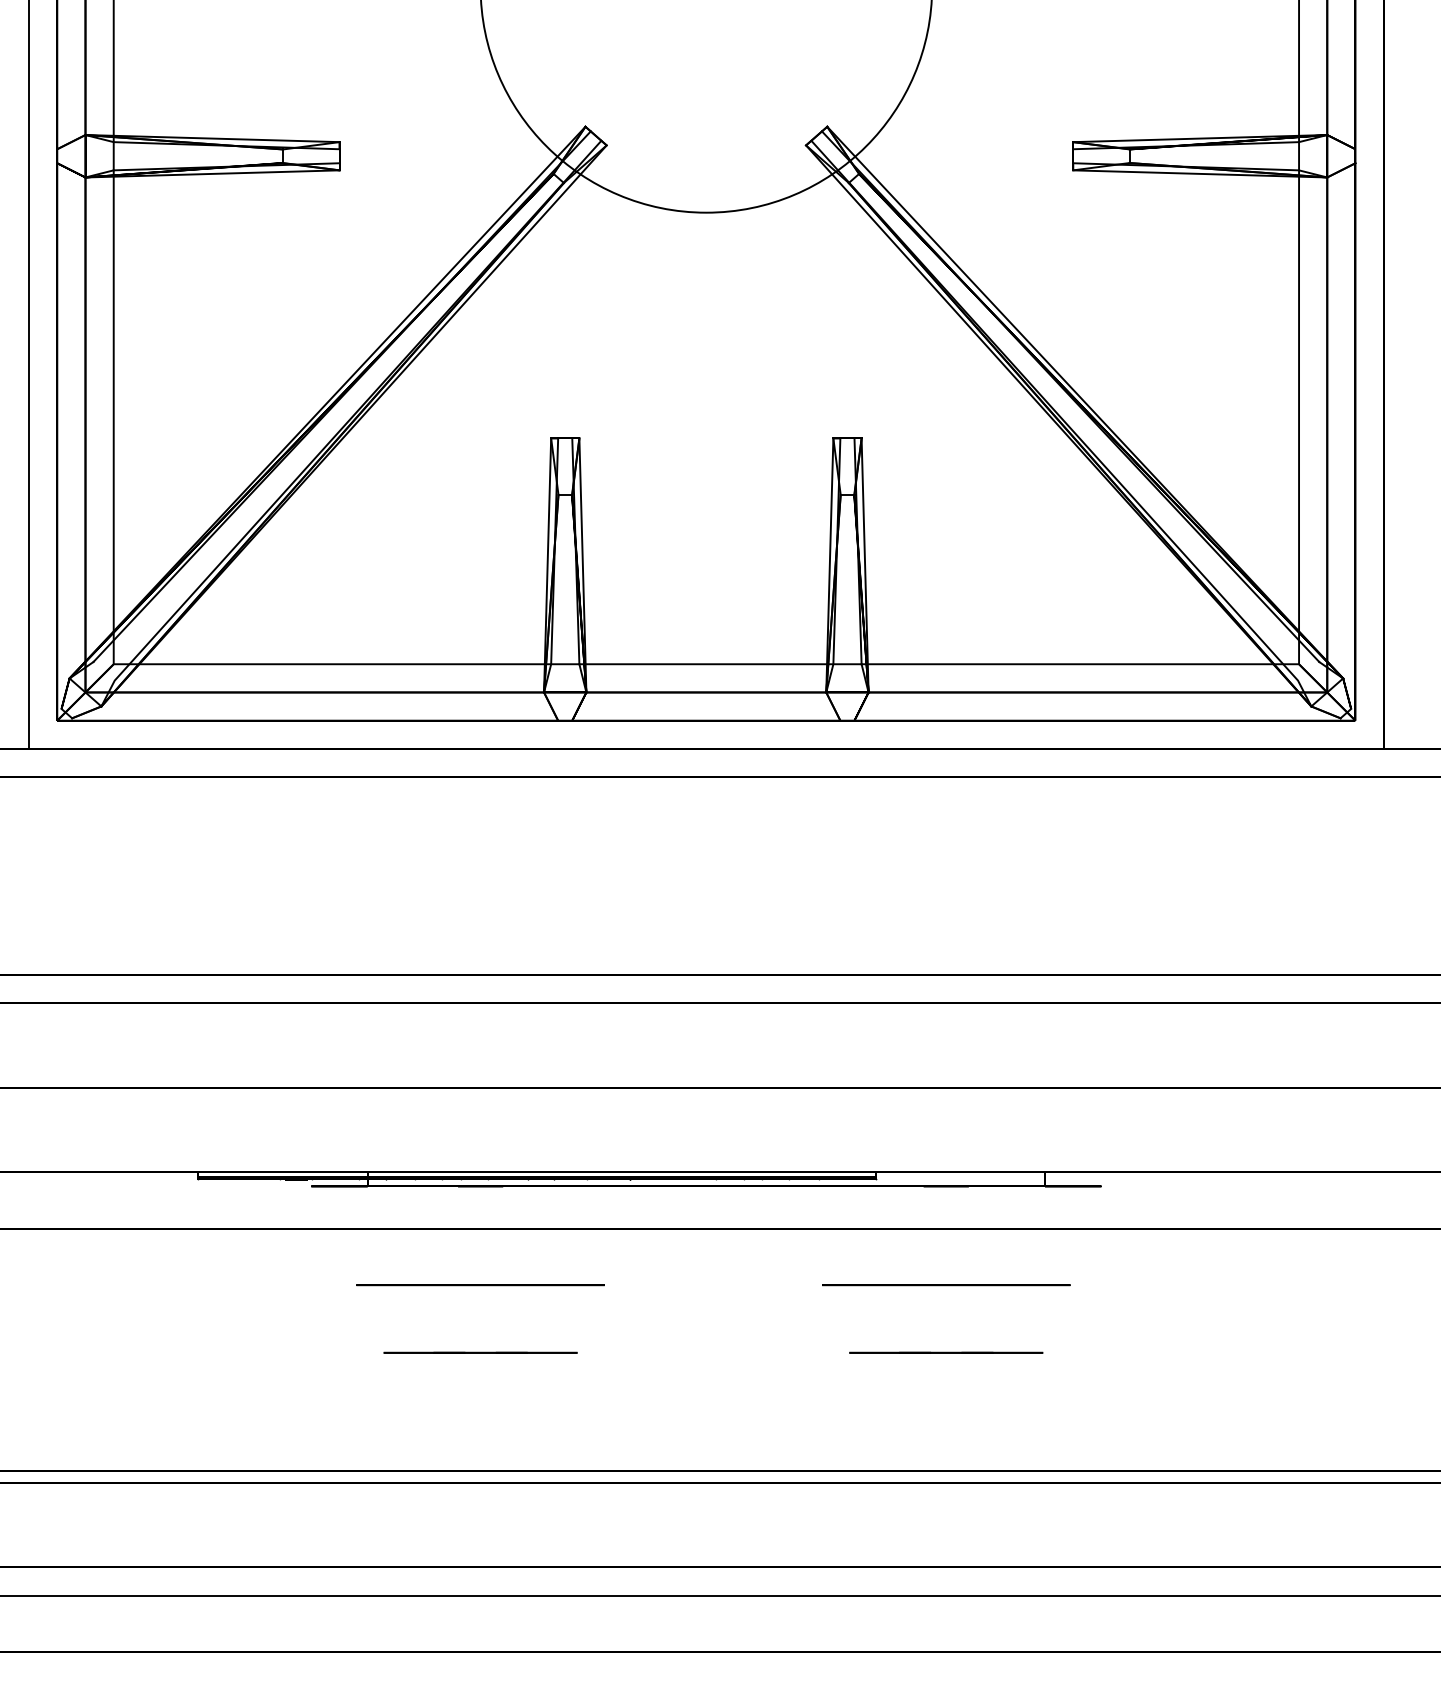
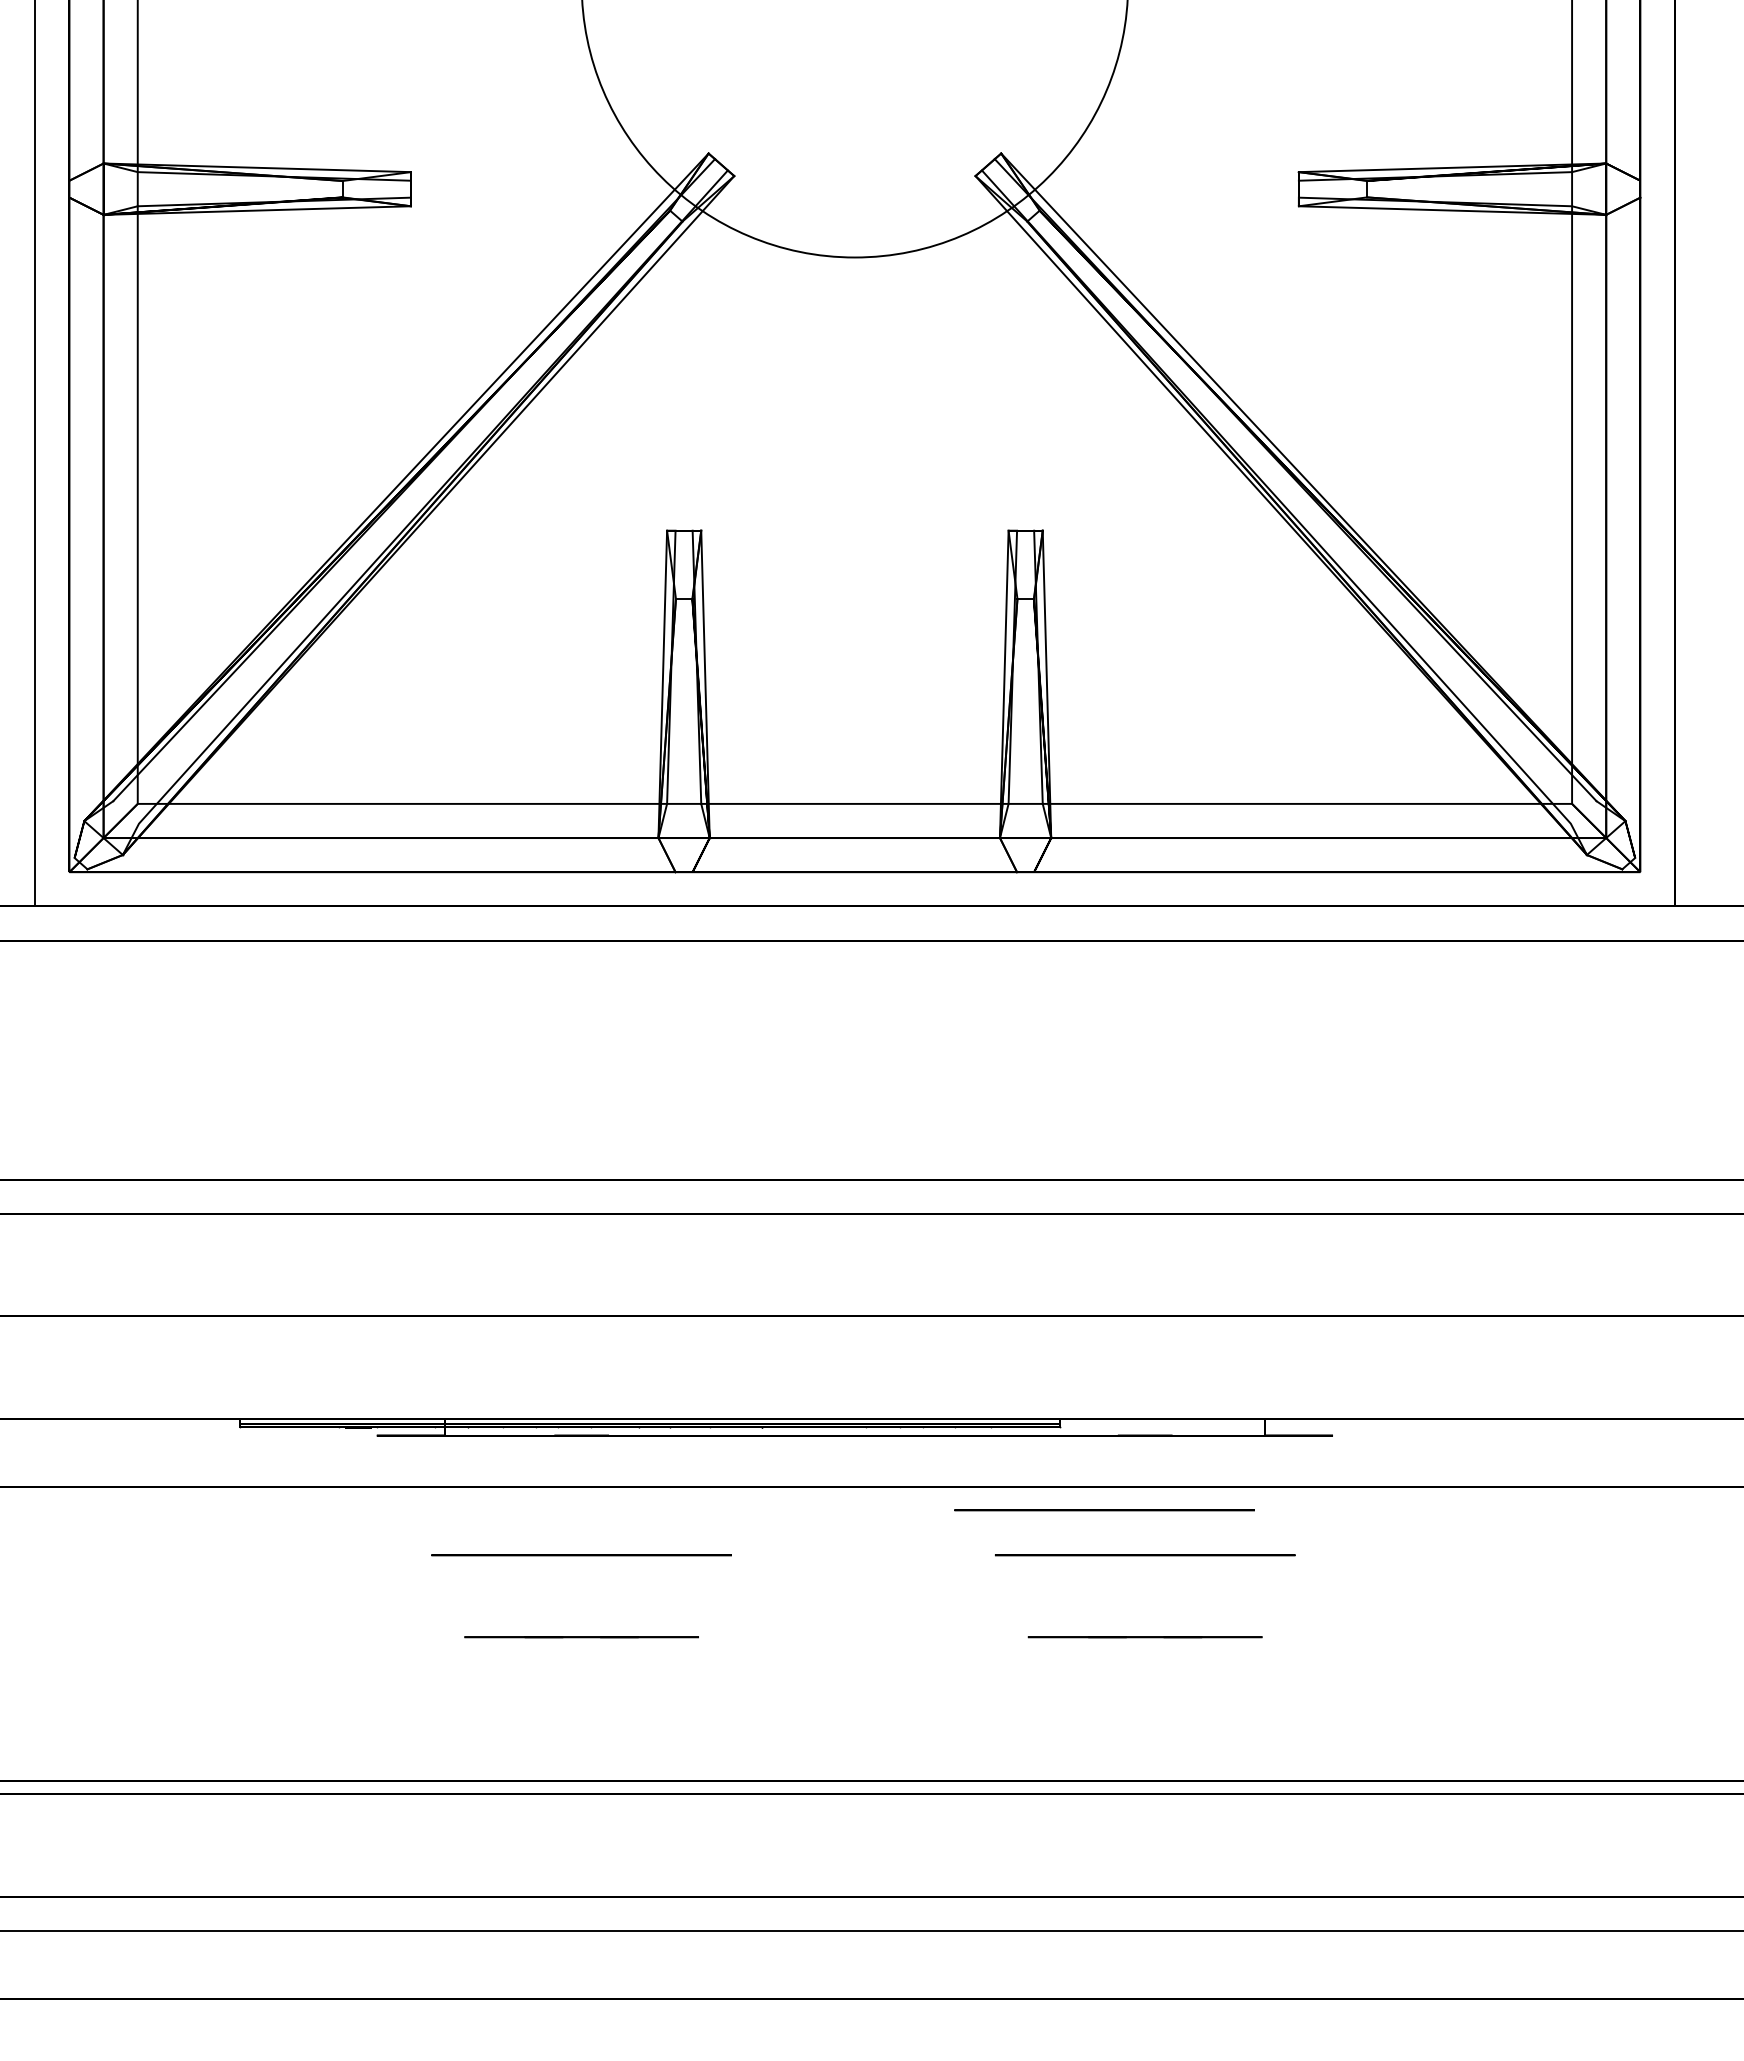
circle: (912, 1248) -> (1104, 1510), added

